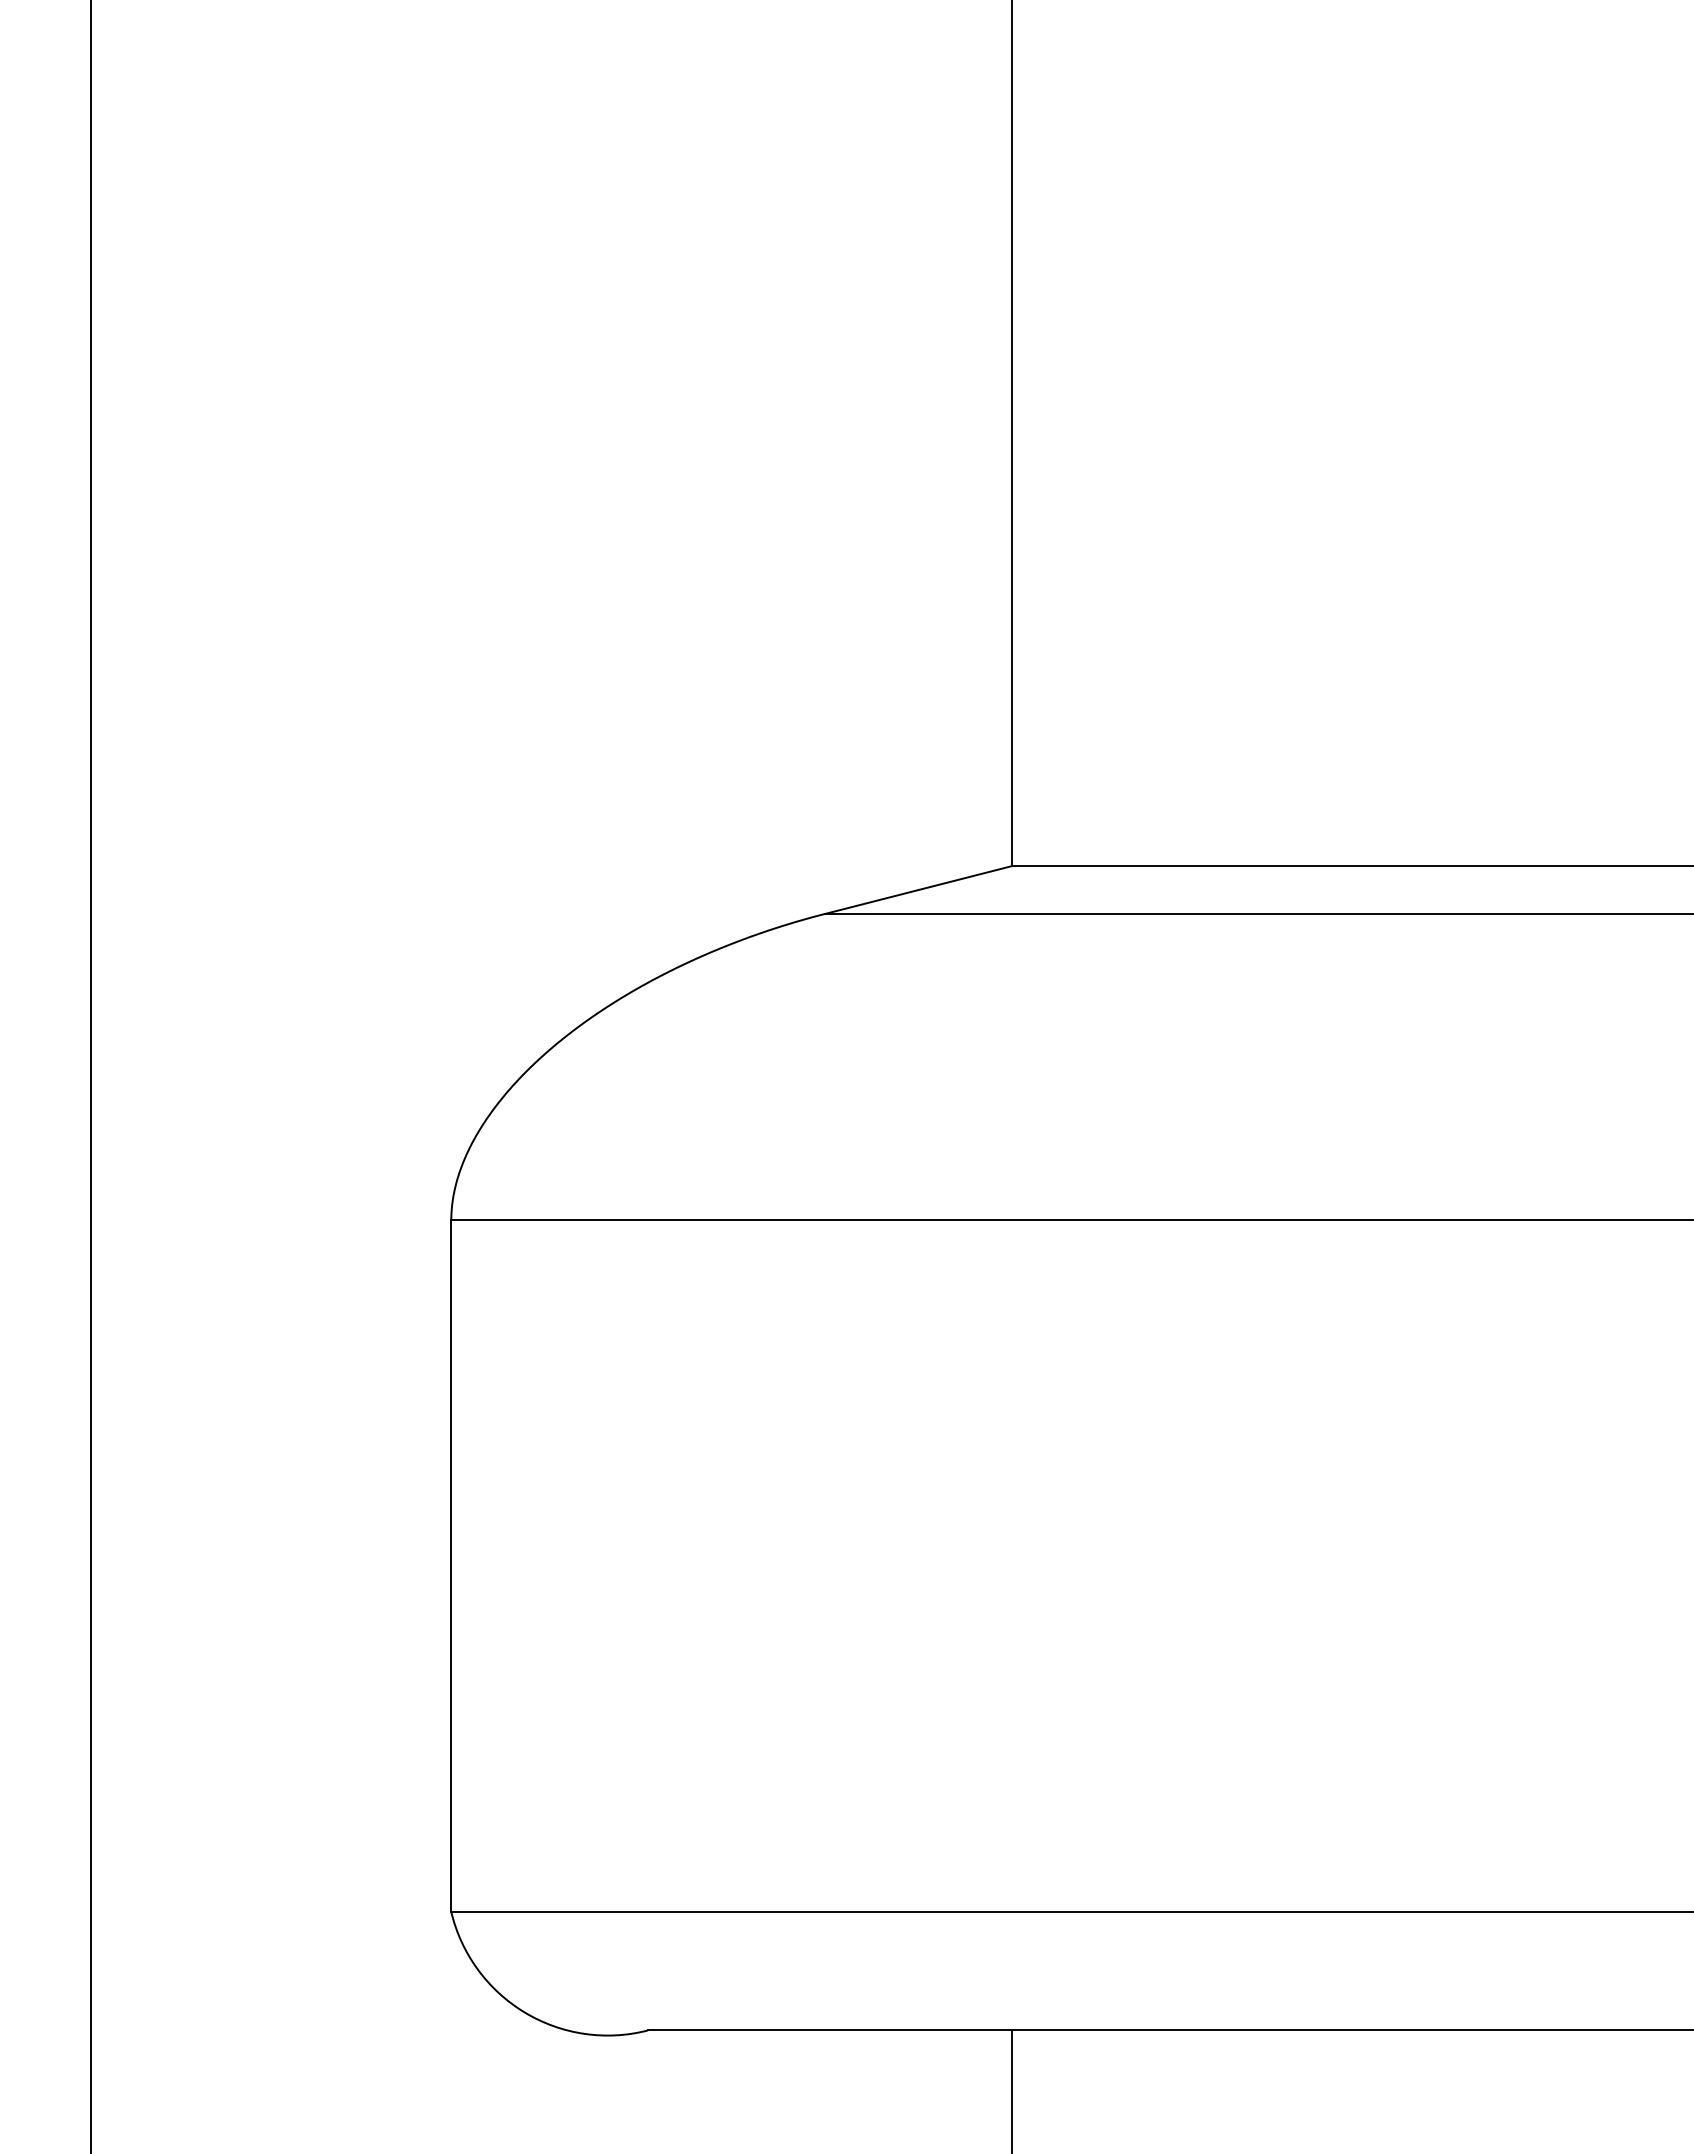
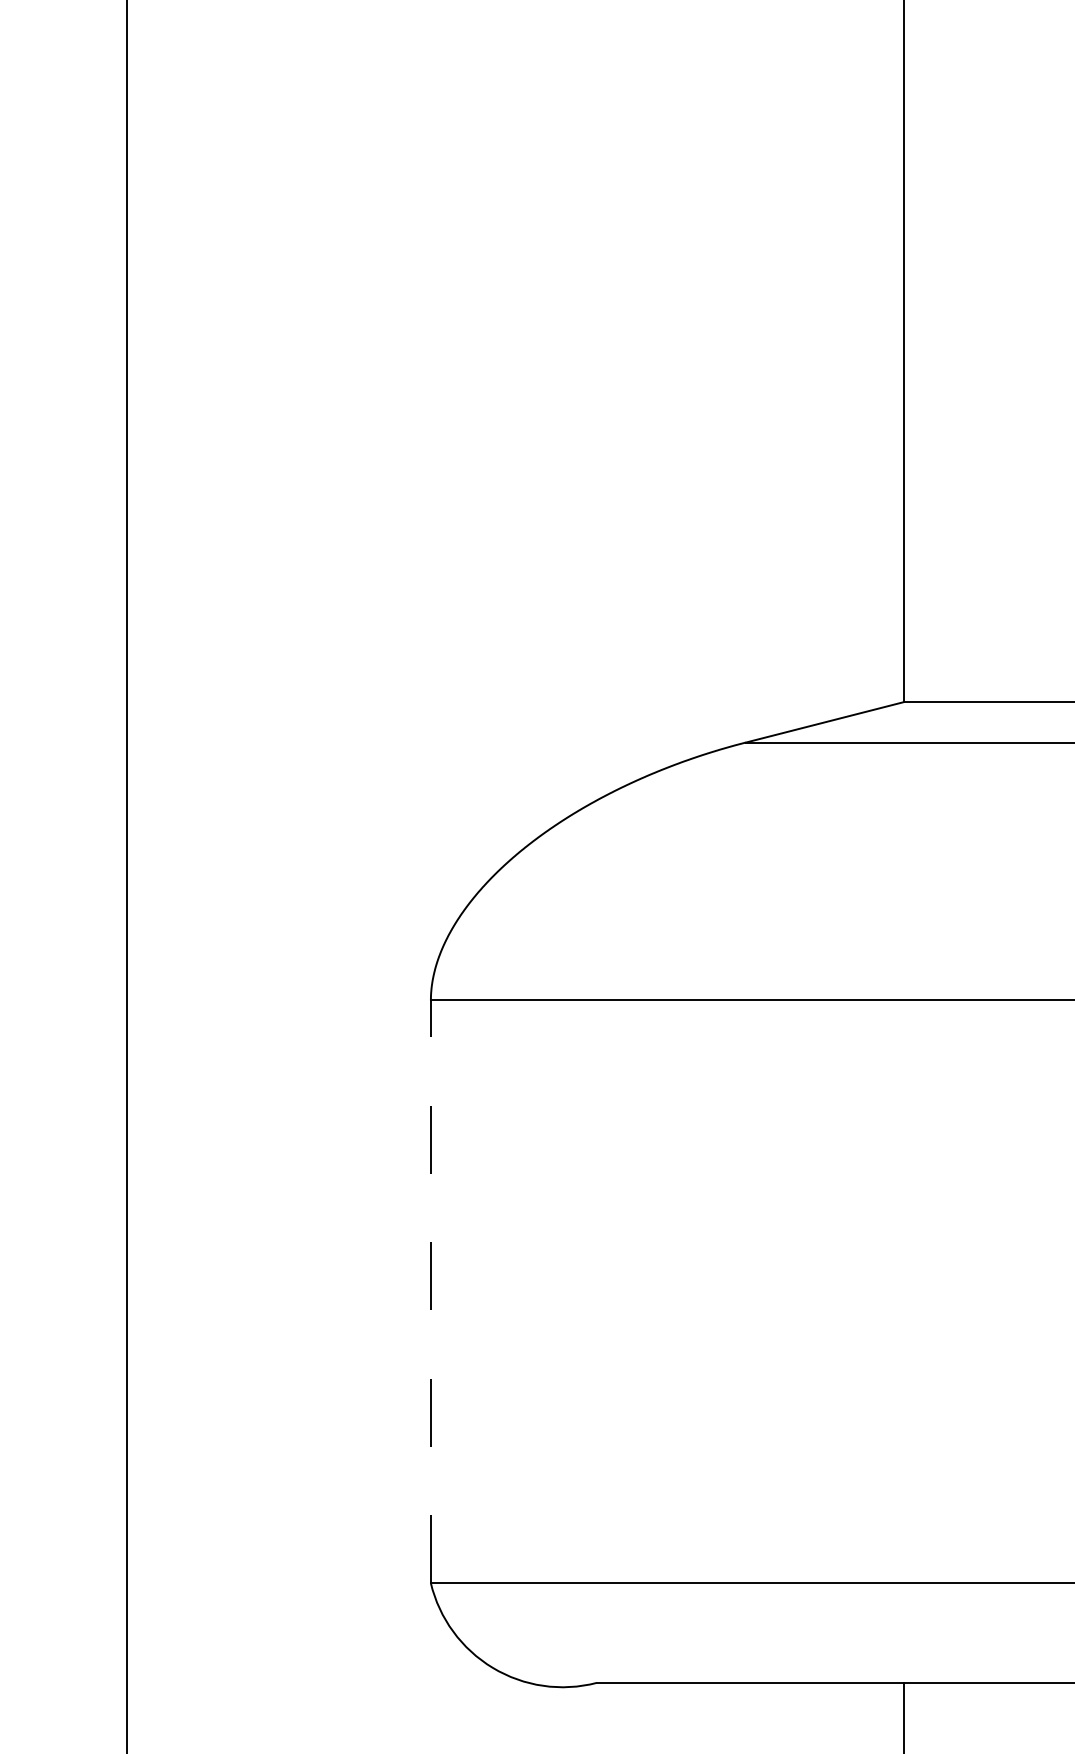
line: (451, 1566) -> (431, 1292), solid -> dashed

